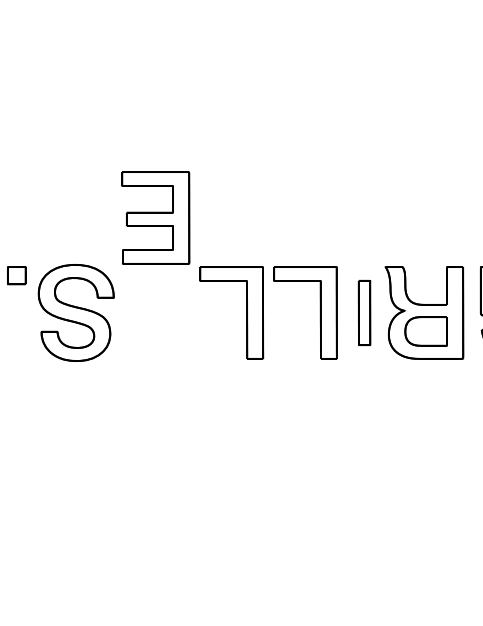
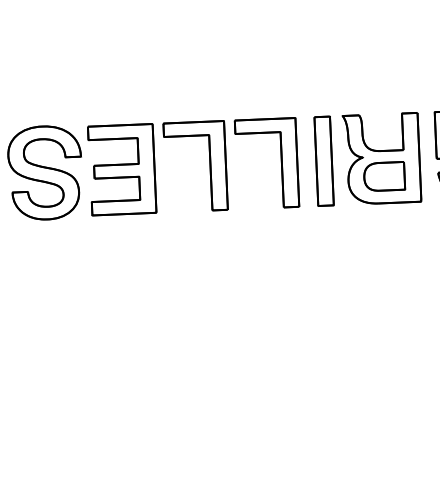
part: (155, 217) -> (121, 169), moved
part: (364, 312) -> (324, 160), size x1.43

